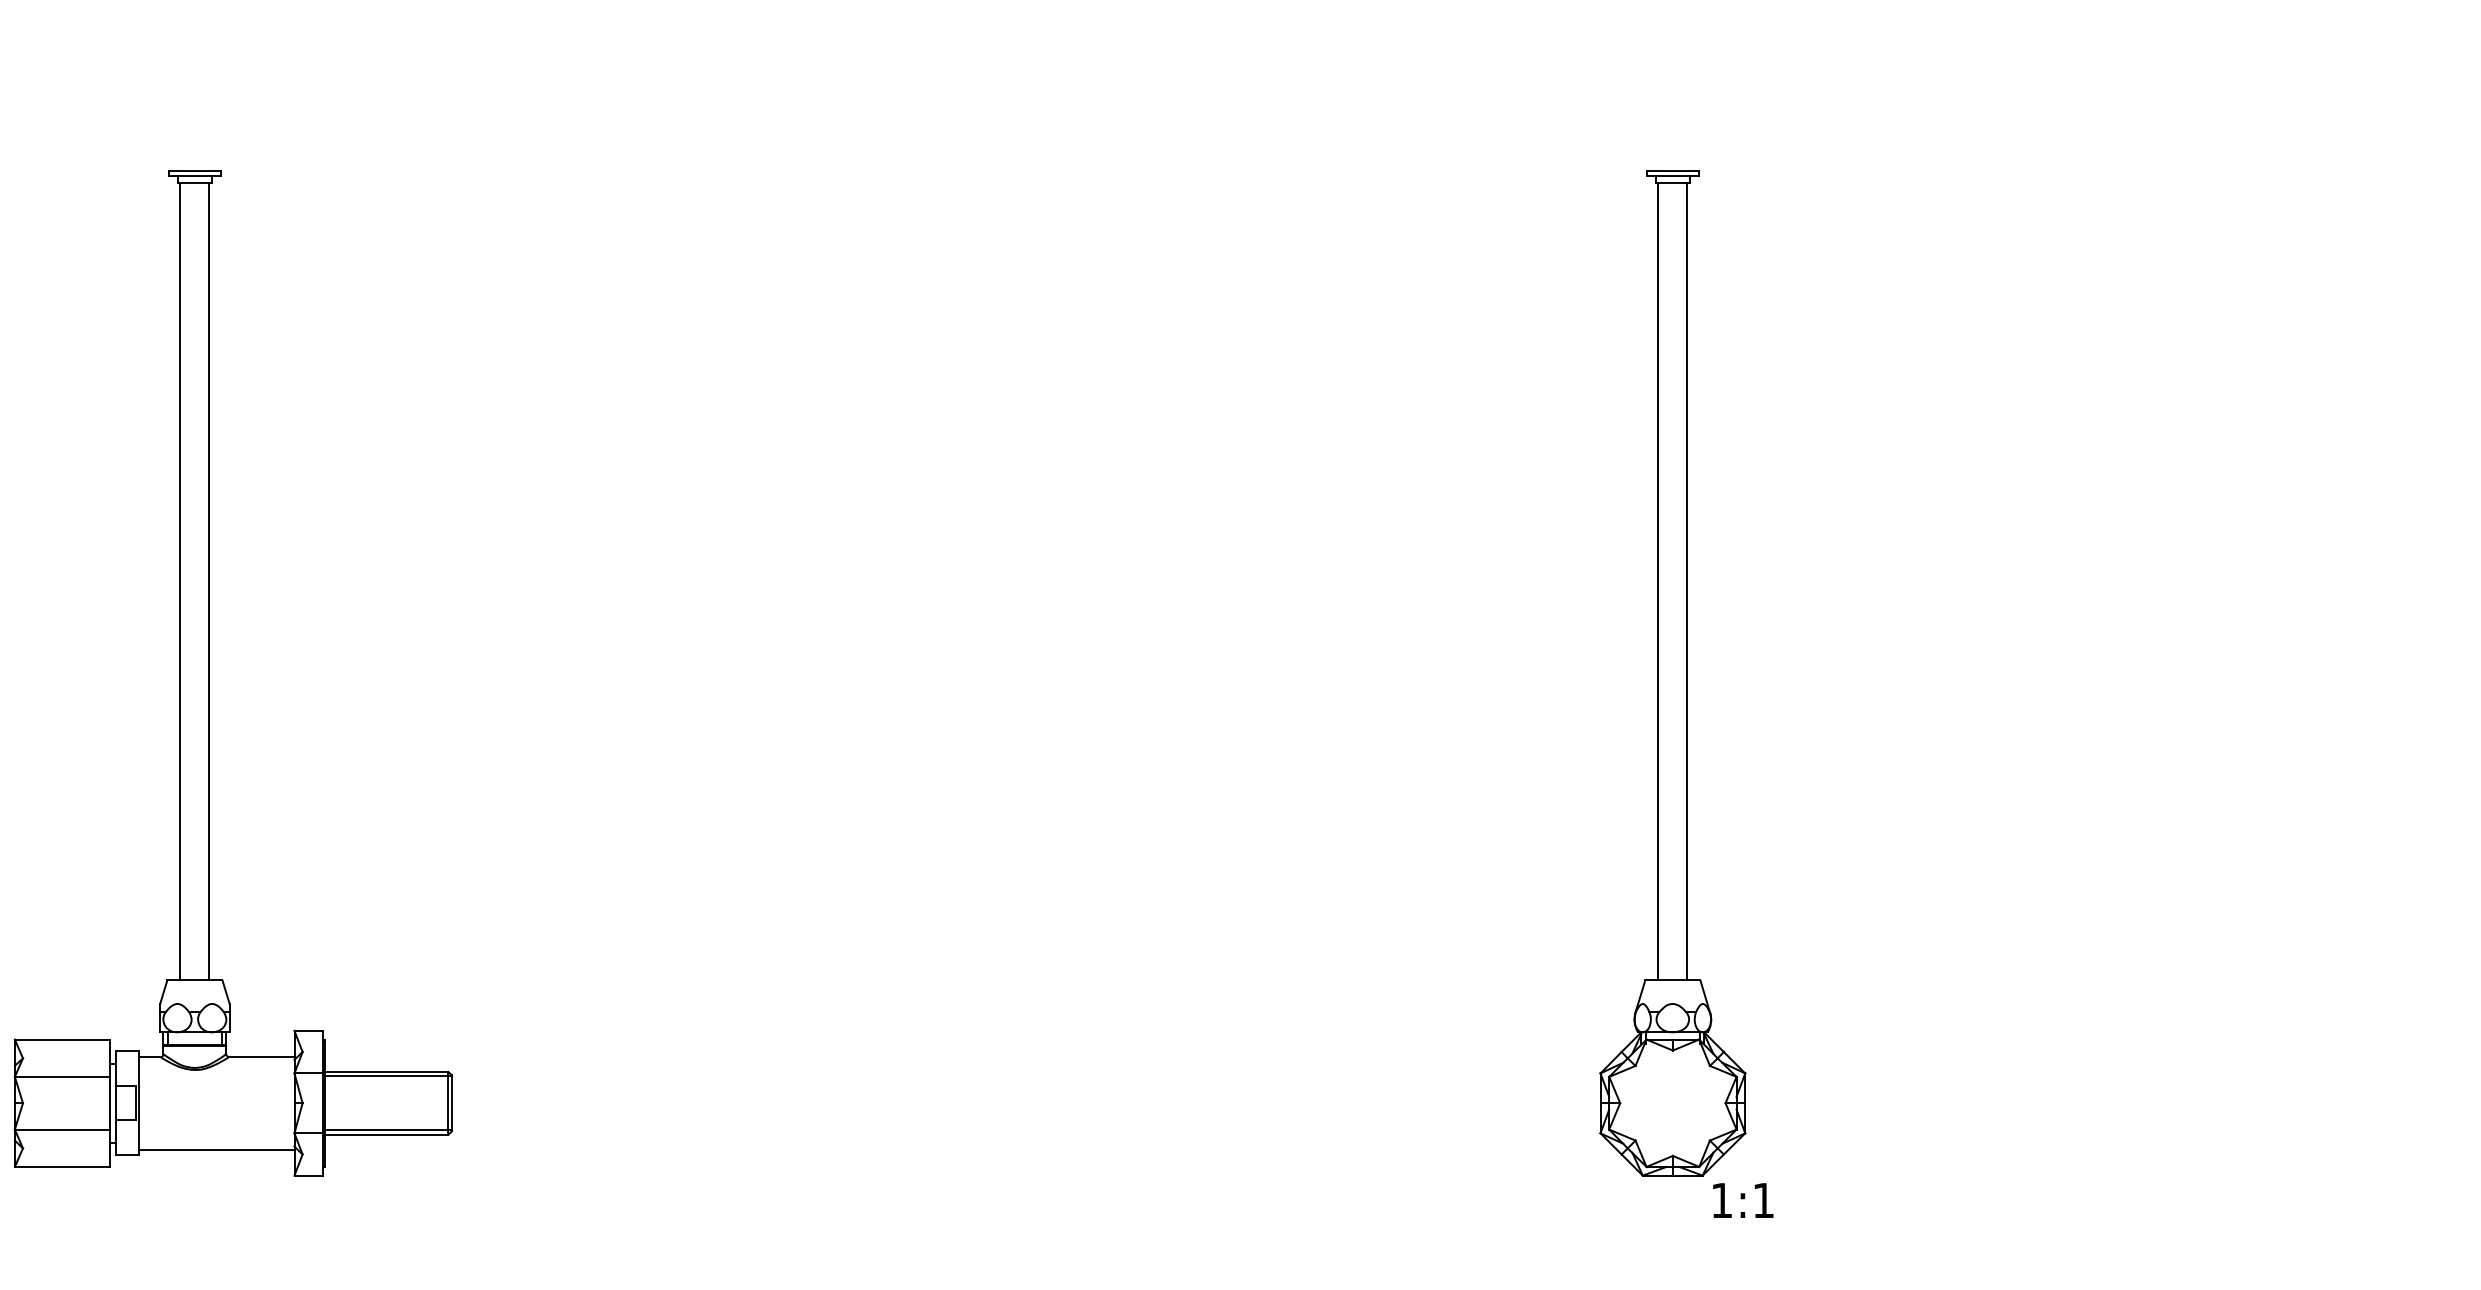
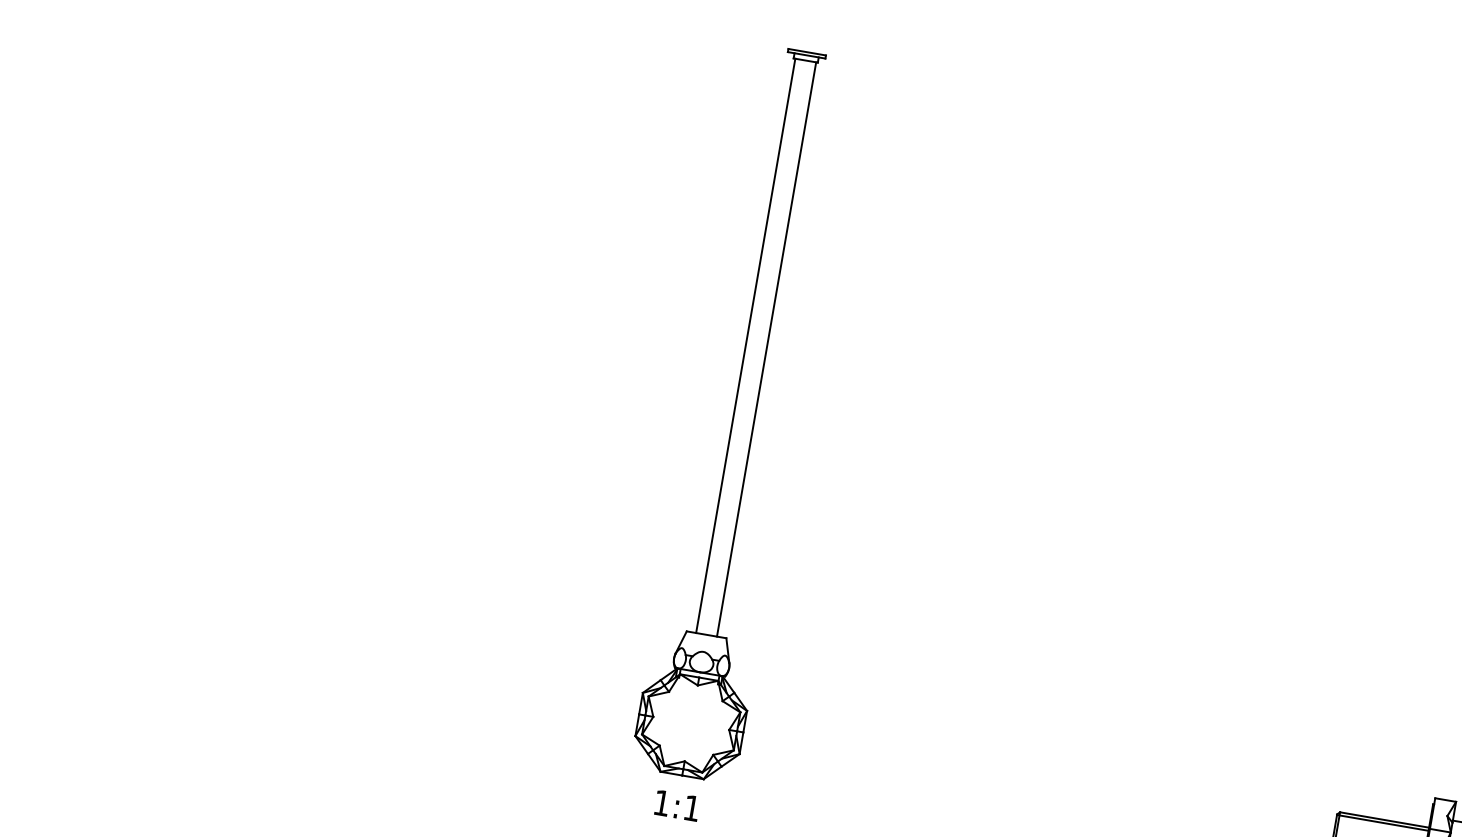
text: (1743, 1200) -> (677, 805), moved

